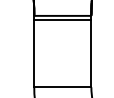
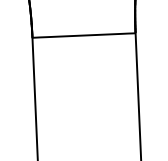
line: (62, 19) -> (83, 42), removed

